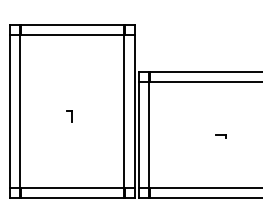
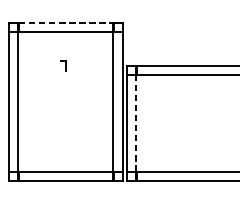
line: (72, 24) -> (66, 22), solid -> dashed
part: (69, 116) -> (63, 65), moved
line: (149, 134) -> (136, 123), solid -> dashed
part: (220, 136) -> (201, 124), removed

